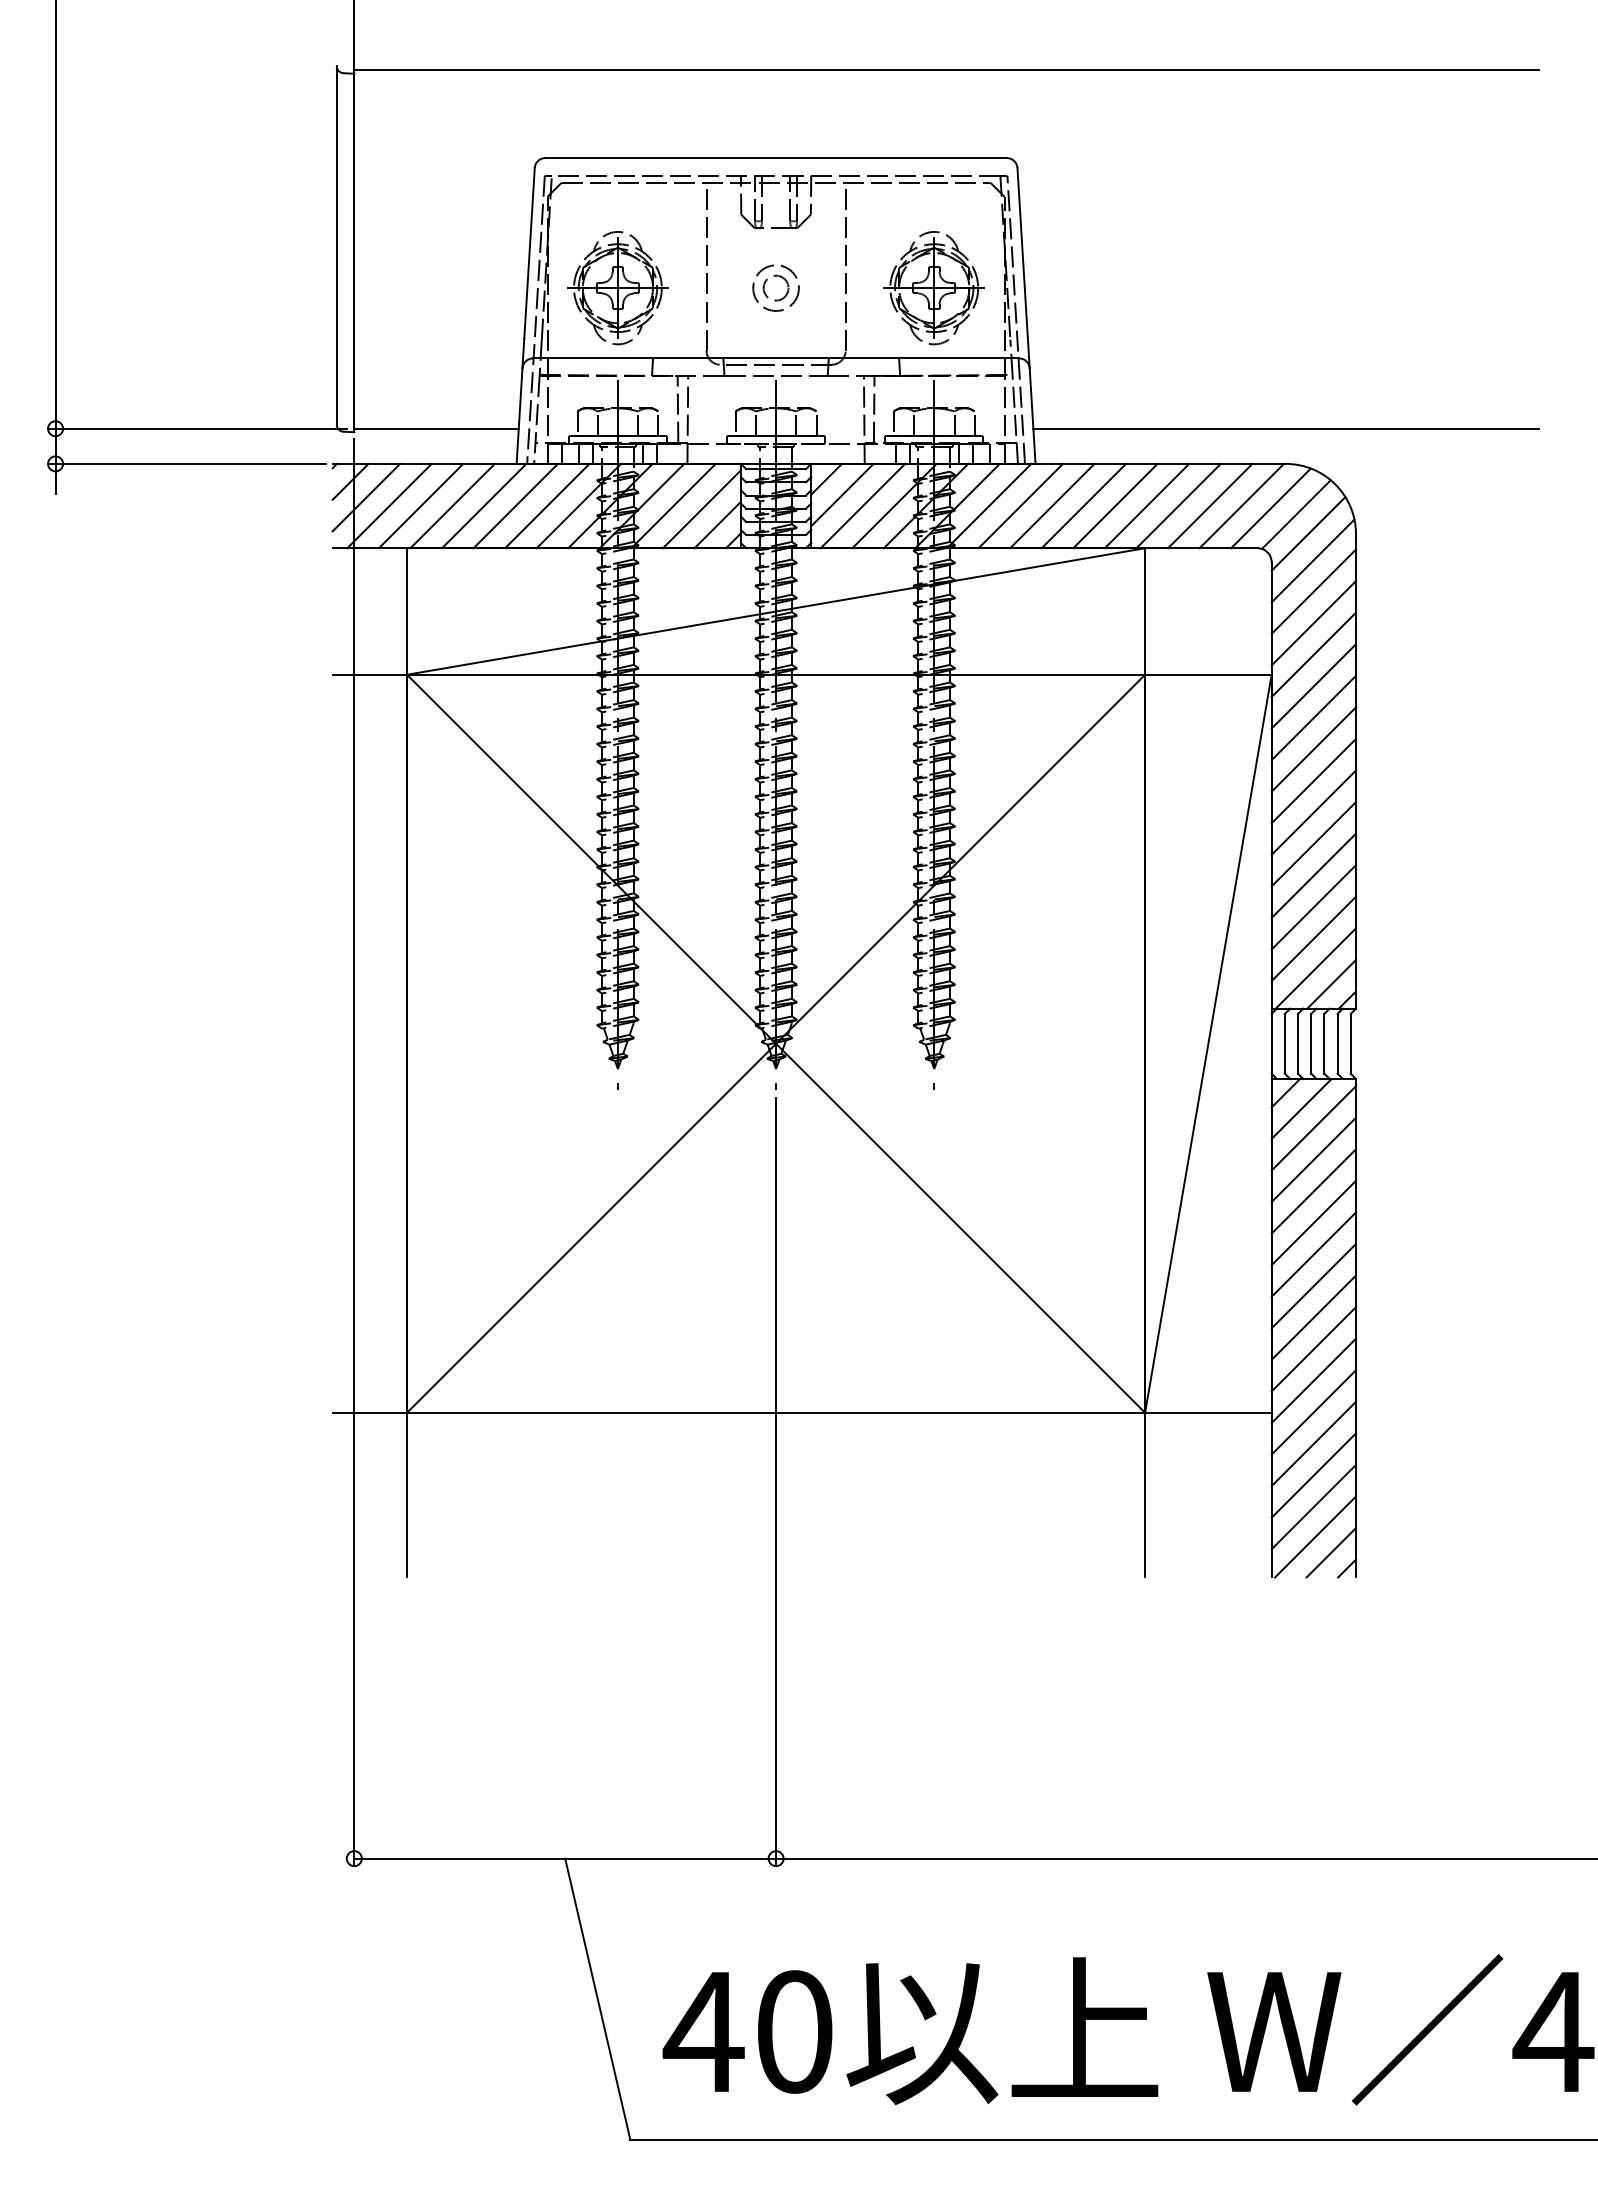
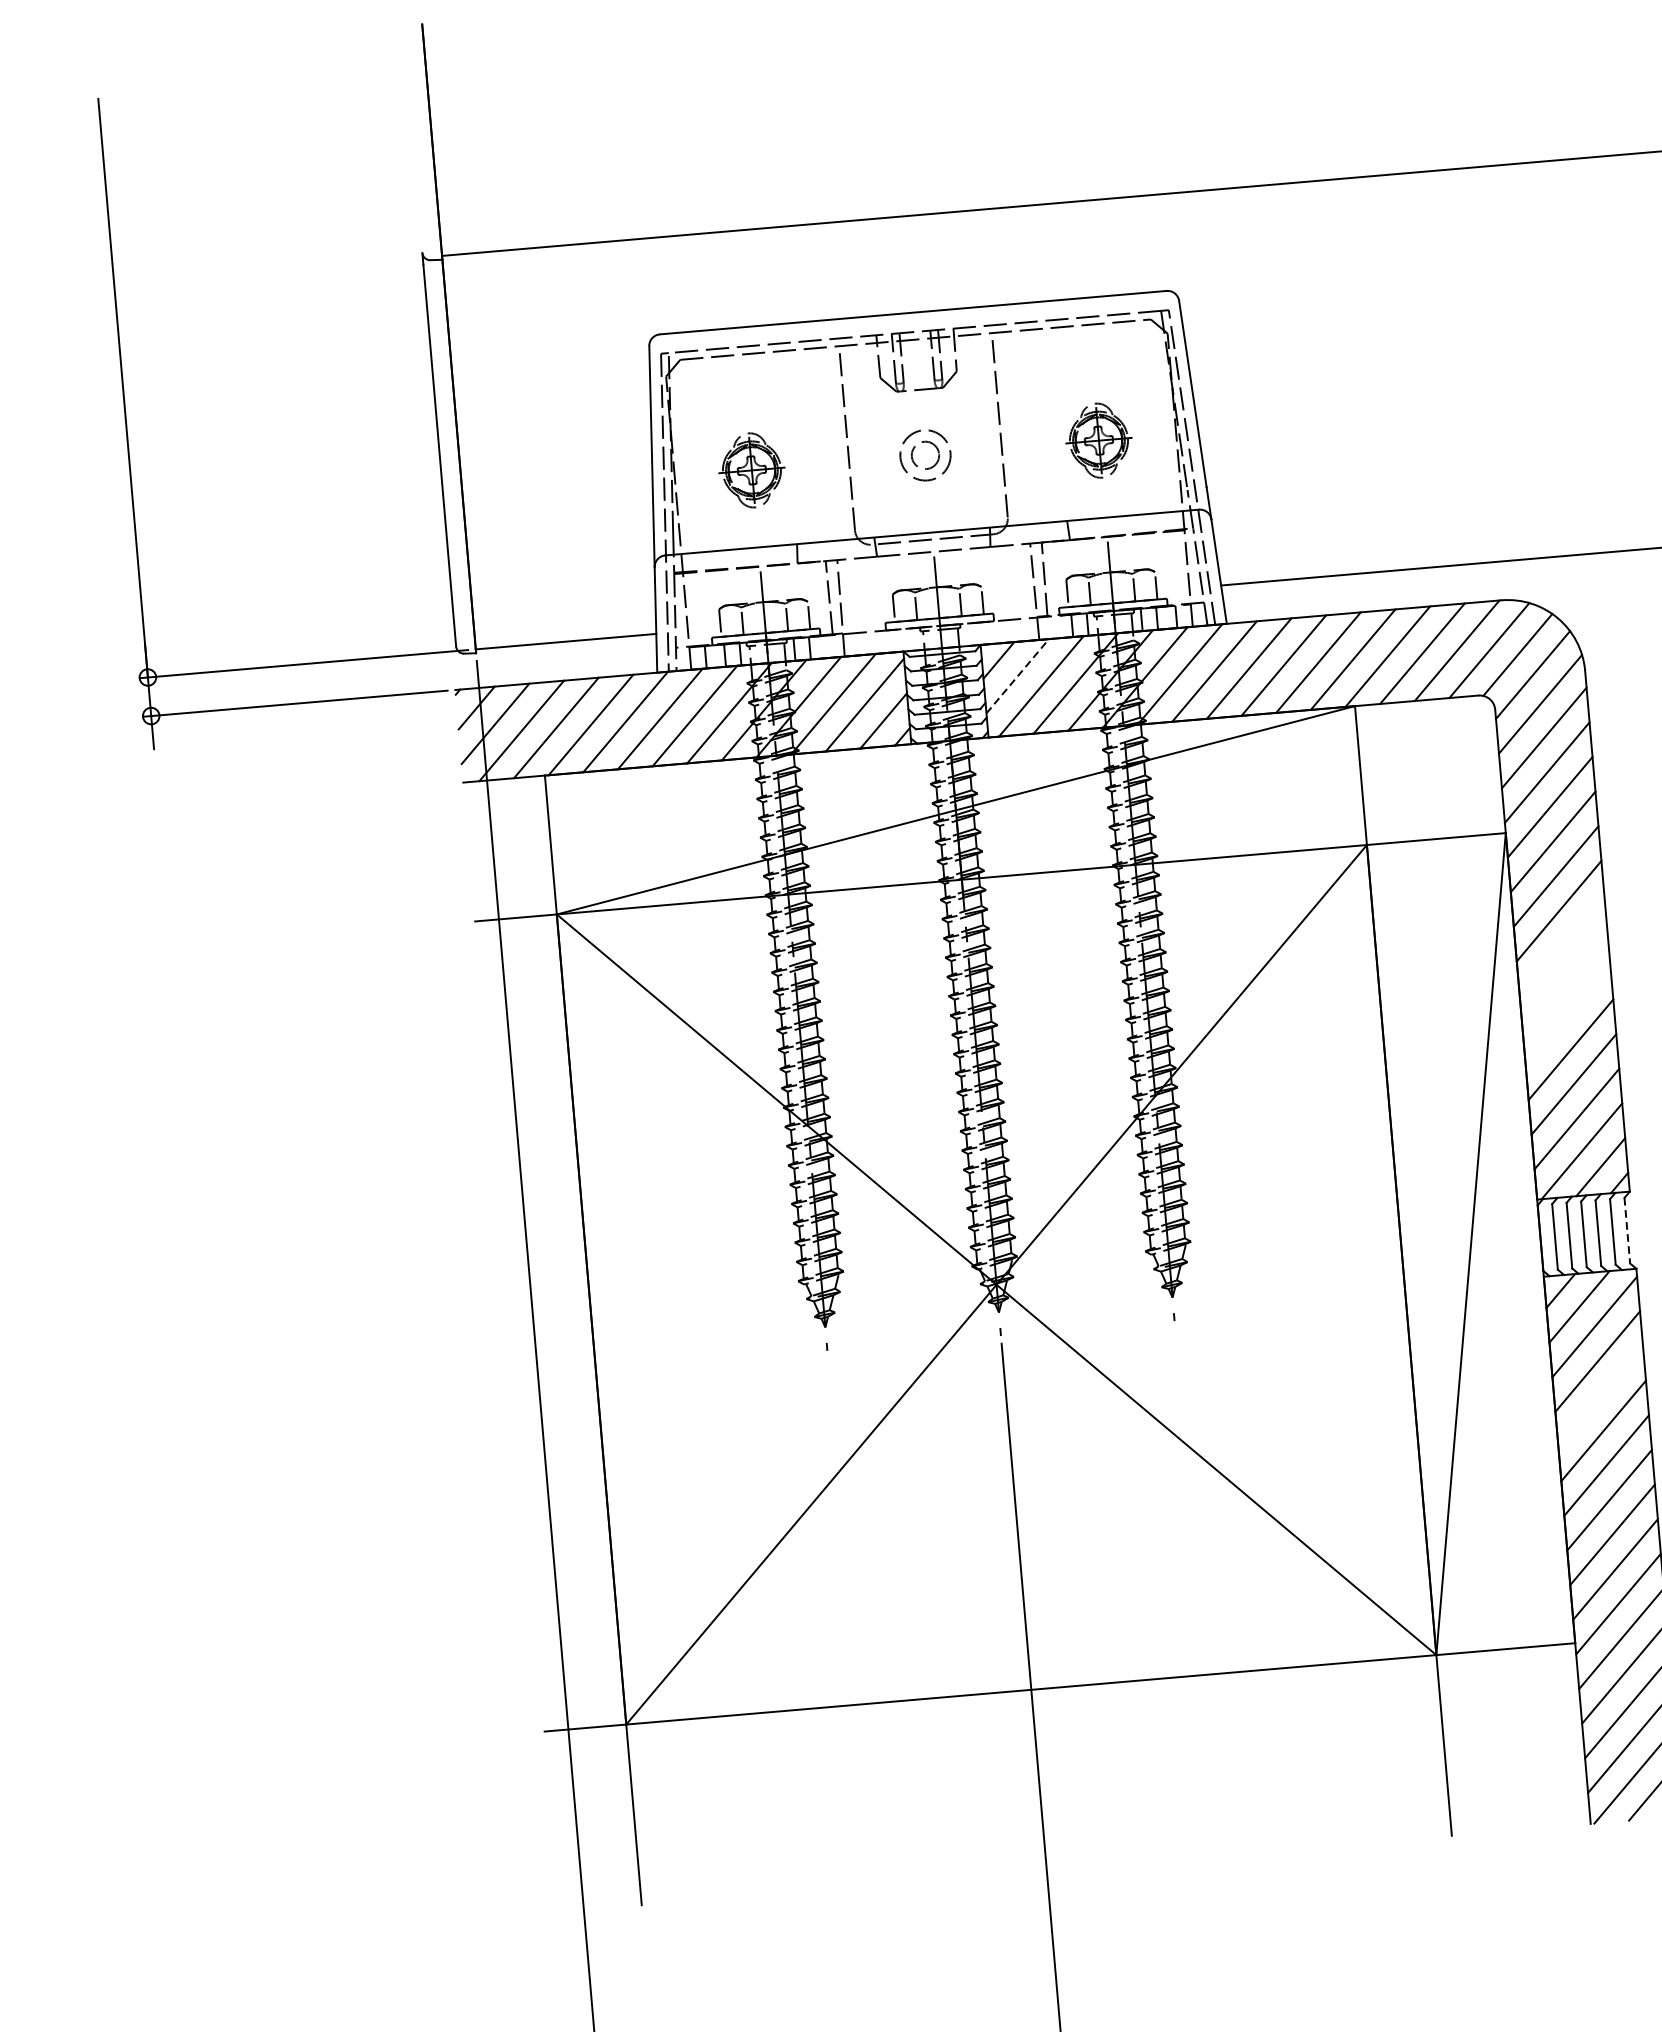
part: (617, 288) -> (751, 470), size x0.6
part: (933, 288) -> (1098, 440), size x0.6
line: (842, 494) -> (1017, 675), solid -> dashed
line: (1313, 780) -> (1561, 945), removed
line: (1313, 812) -> (1564, 980), removed
line: (1313, 844) -> (1567, 1015), removed
line: (1350, 1043) -> (1627, 1230), solid -> dashed
line: (1313, 1191) -> (1600, 1396), removed

